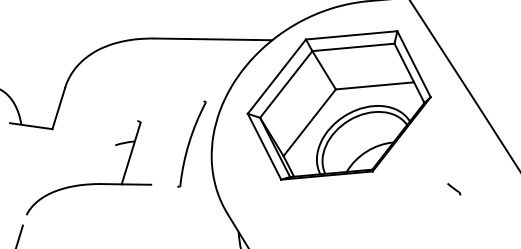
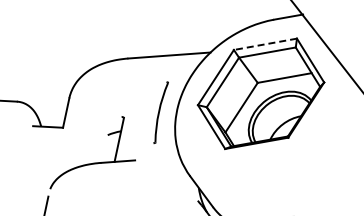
line: (350, 35) -> (264, 44), solid -> dashed
part: (191, 143) -> (160, 112), moved
part: (453, 188) -> (345, 144), removed

